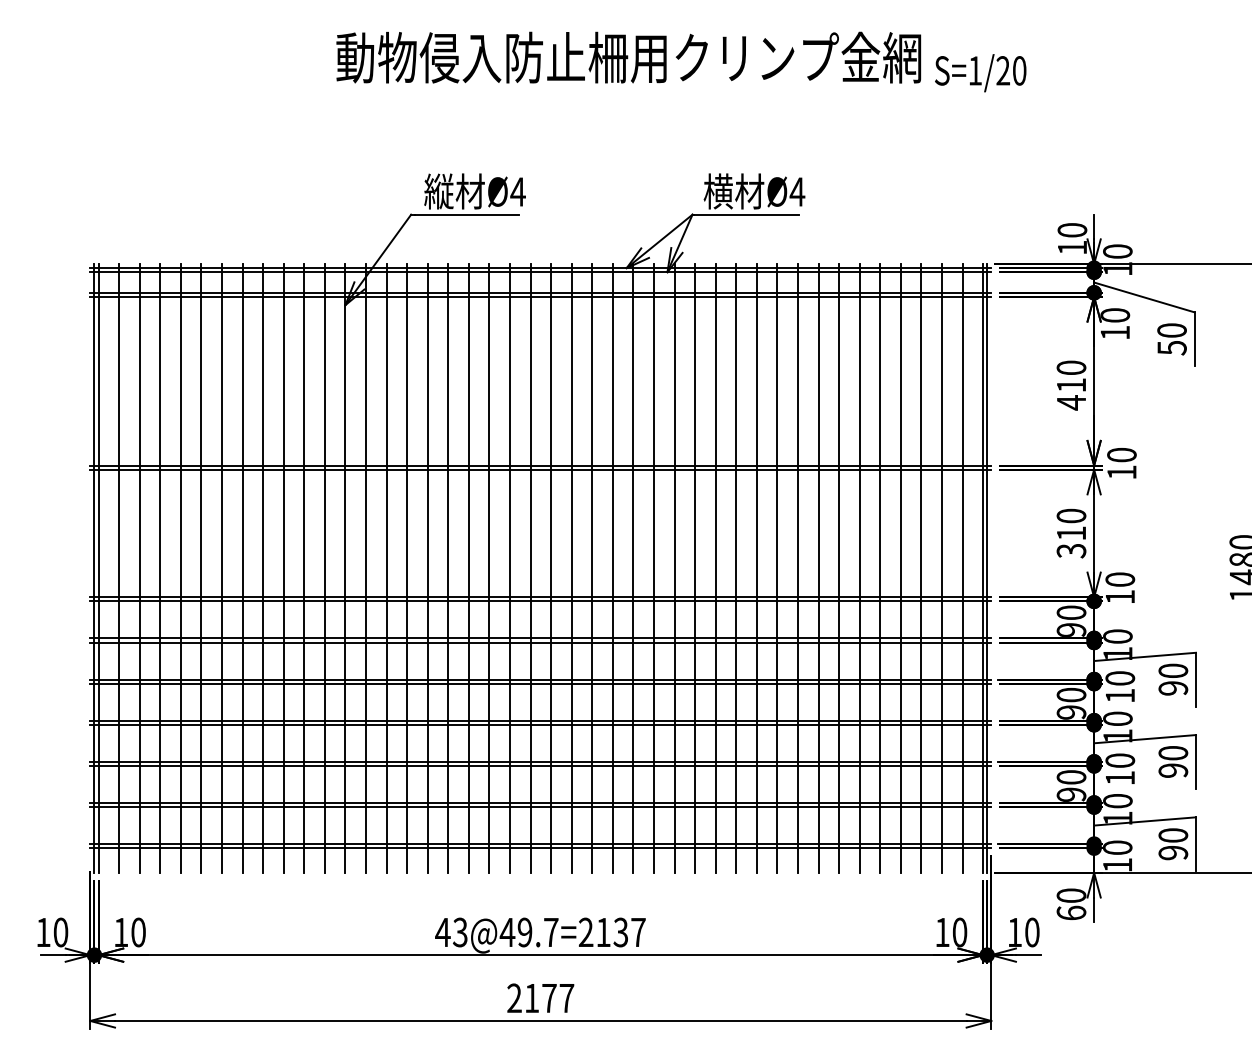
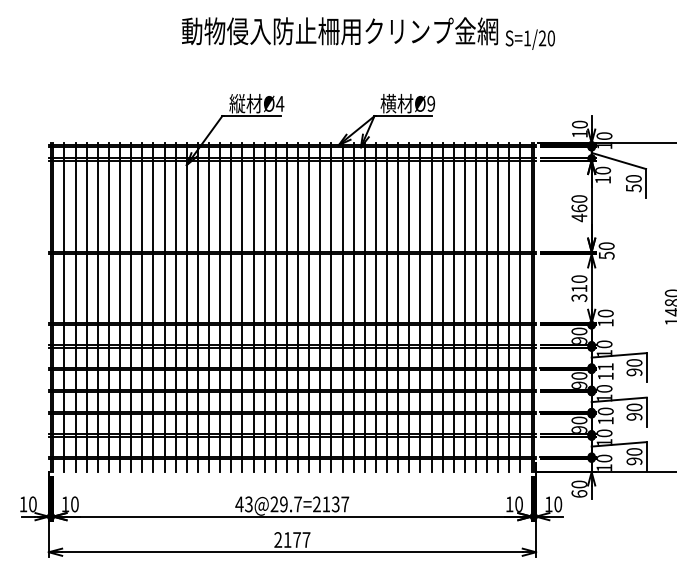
text: (797, 191) -> (431, 103), Ø4 -> Ø9
text: (1071, 385) -> (579, 208), 410 -> 460
text: (1121, 472) -> (606, 255), 10 -> 50
text: (1119, 677) -> (605, 366), 10 -> 11
text: (507, 932) -> (274, 504), 43@49.7=2137 -> 43@29.7=2137

